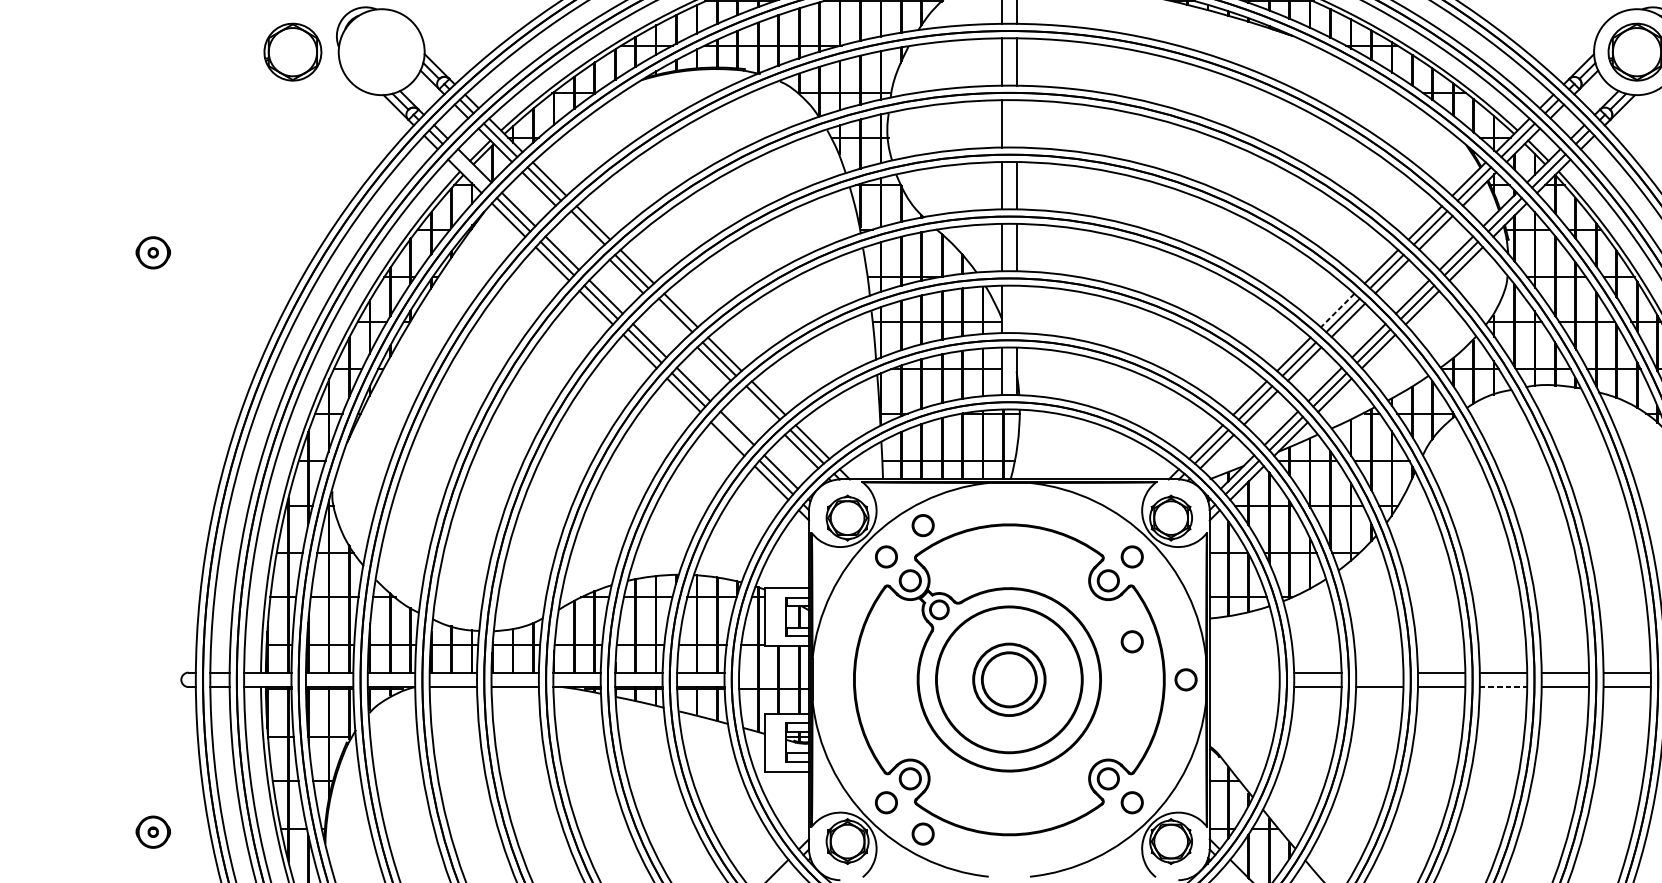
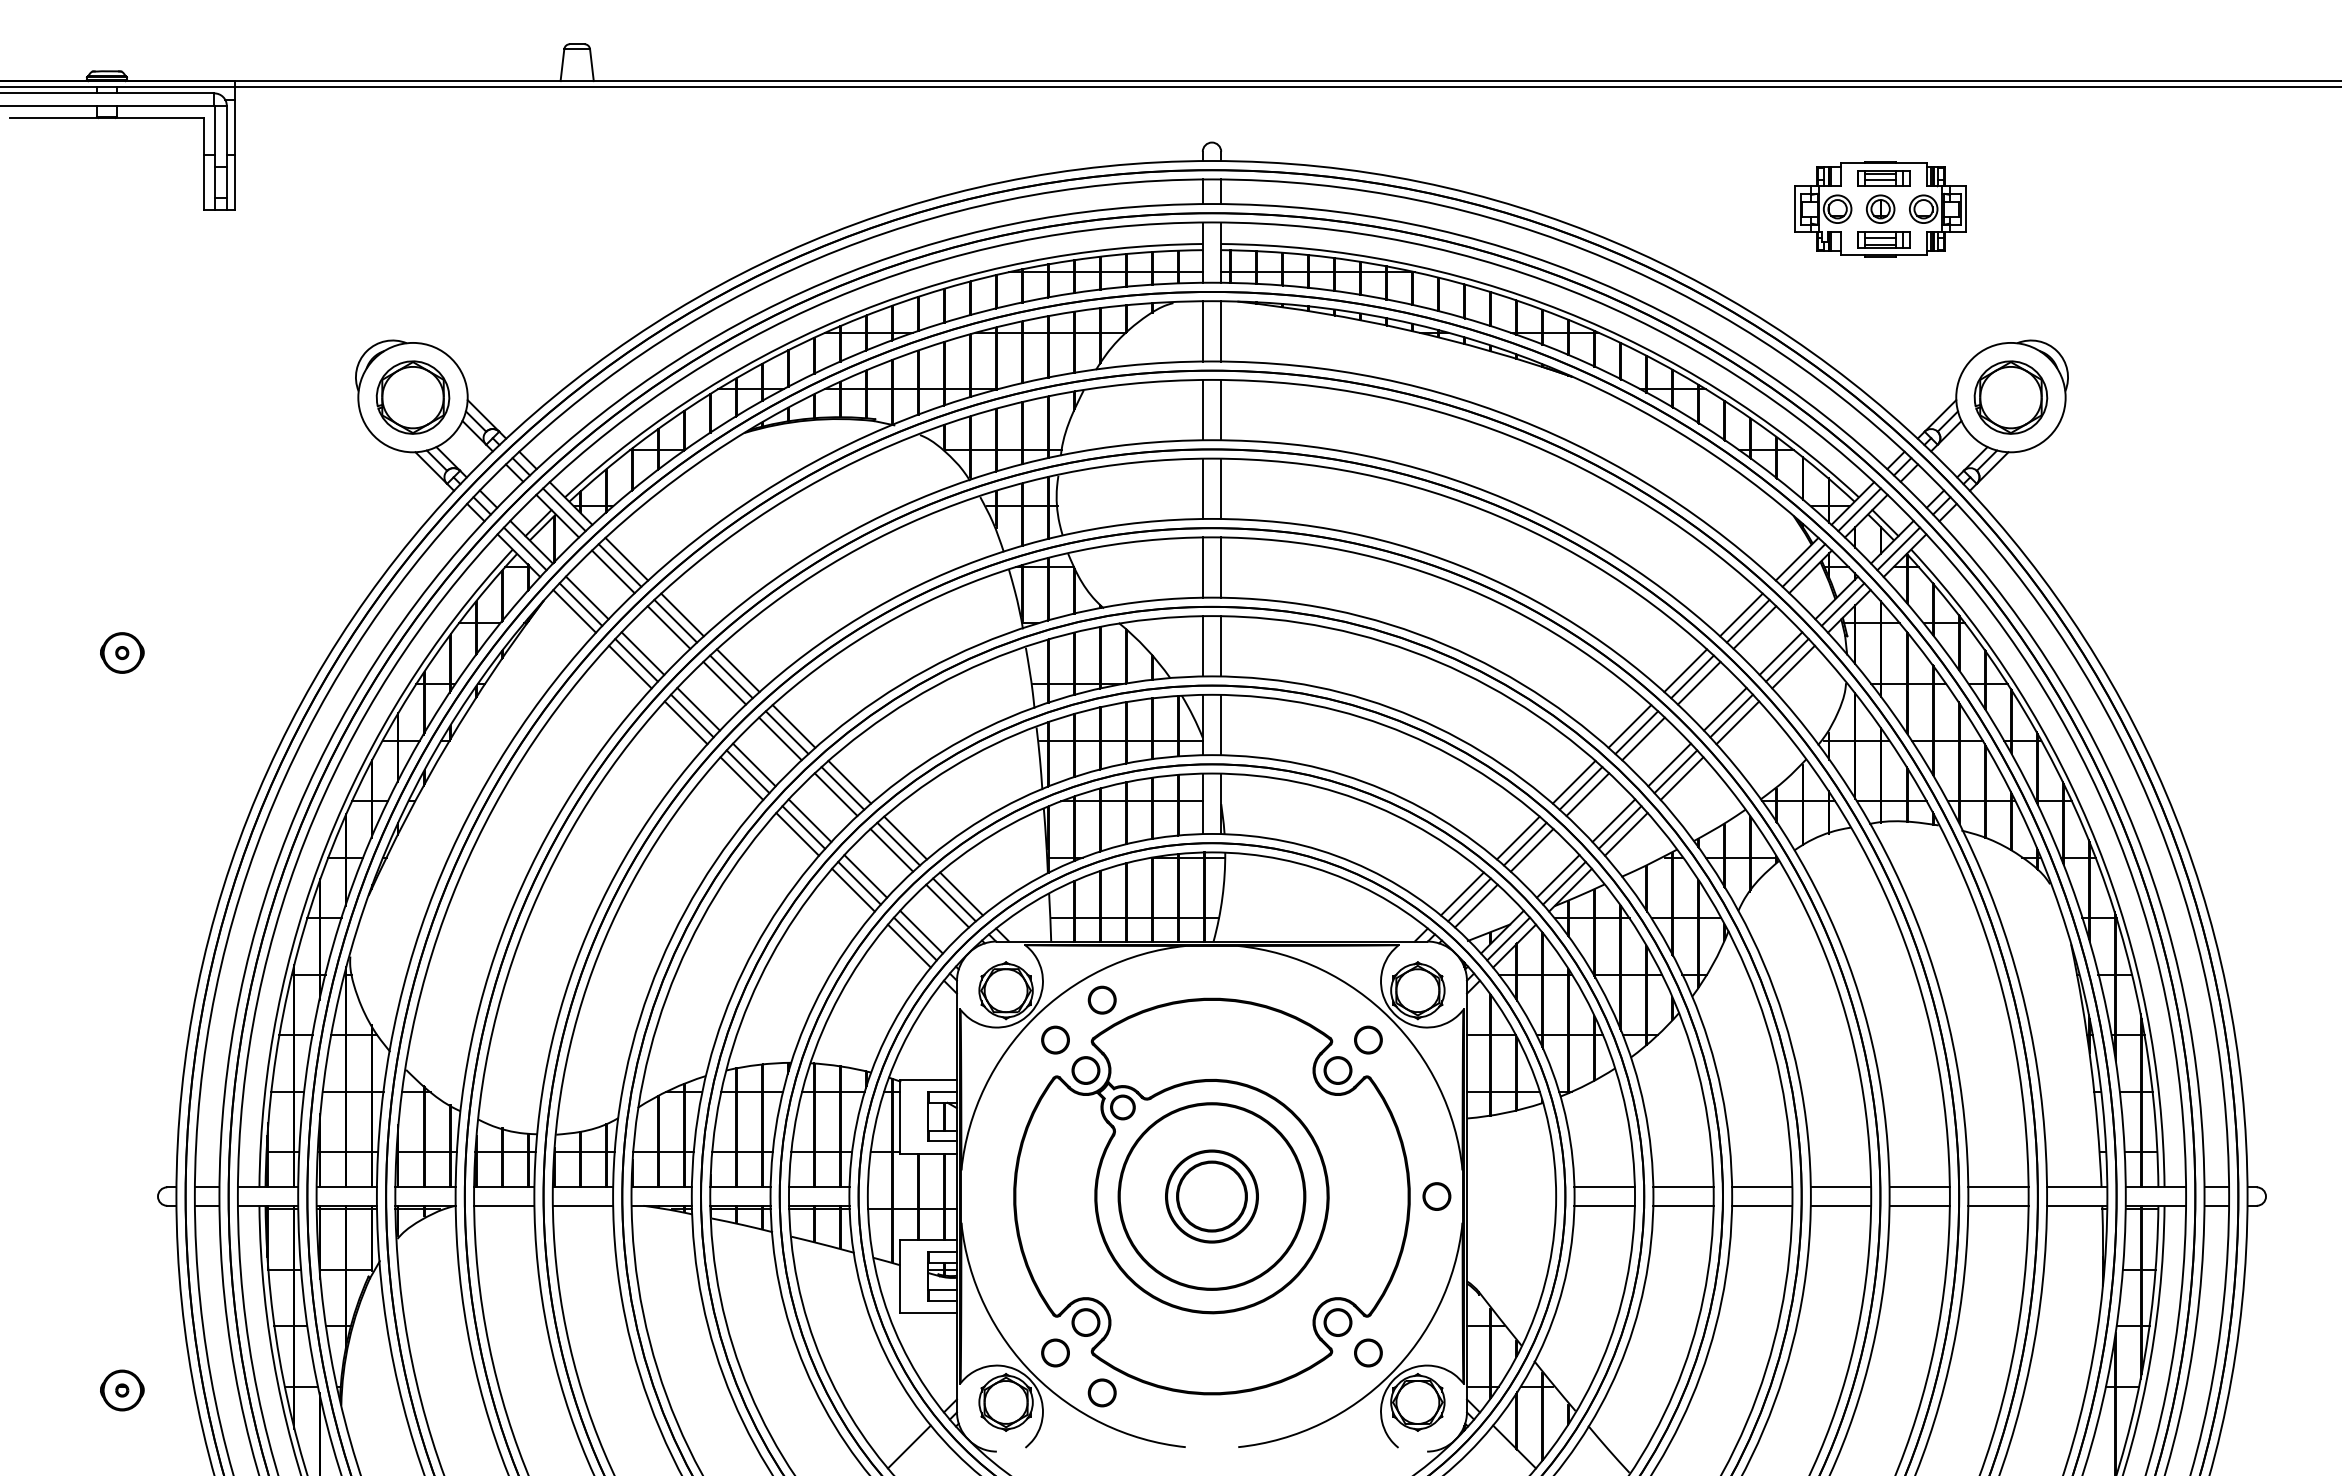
part: (292, 52) -> (412, 397), moved
line: (1016, 123) -> (1221, 488), added
line: (469, 170) -> (524, 548), added
line: (582, 232) -> (668, 627), added
line: (1016, 308) -> (1221, 724), added
line: (1337, 310) -> (1629, 726), dashed -> solid
line: (670, 319) -> (780, 738), added
line: (757, 407) -> (891, 849), added
line: (732, 433) -> (859, 882), added
circle: (1132, 641) -> (1368, 1147), removed
line: (1379, 672) -> (1683, 1187), added
line: (1503, 686) -> (1841, 1205), dashed -> solid

